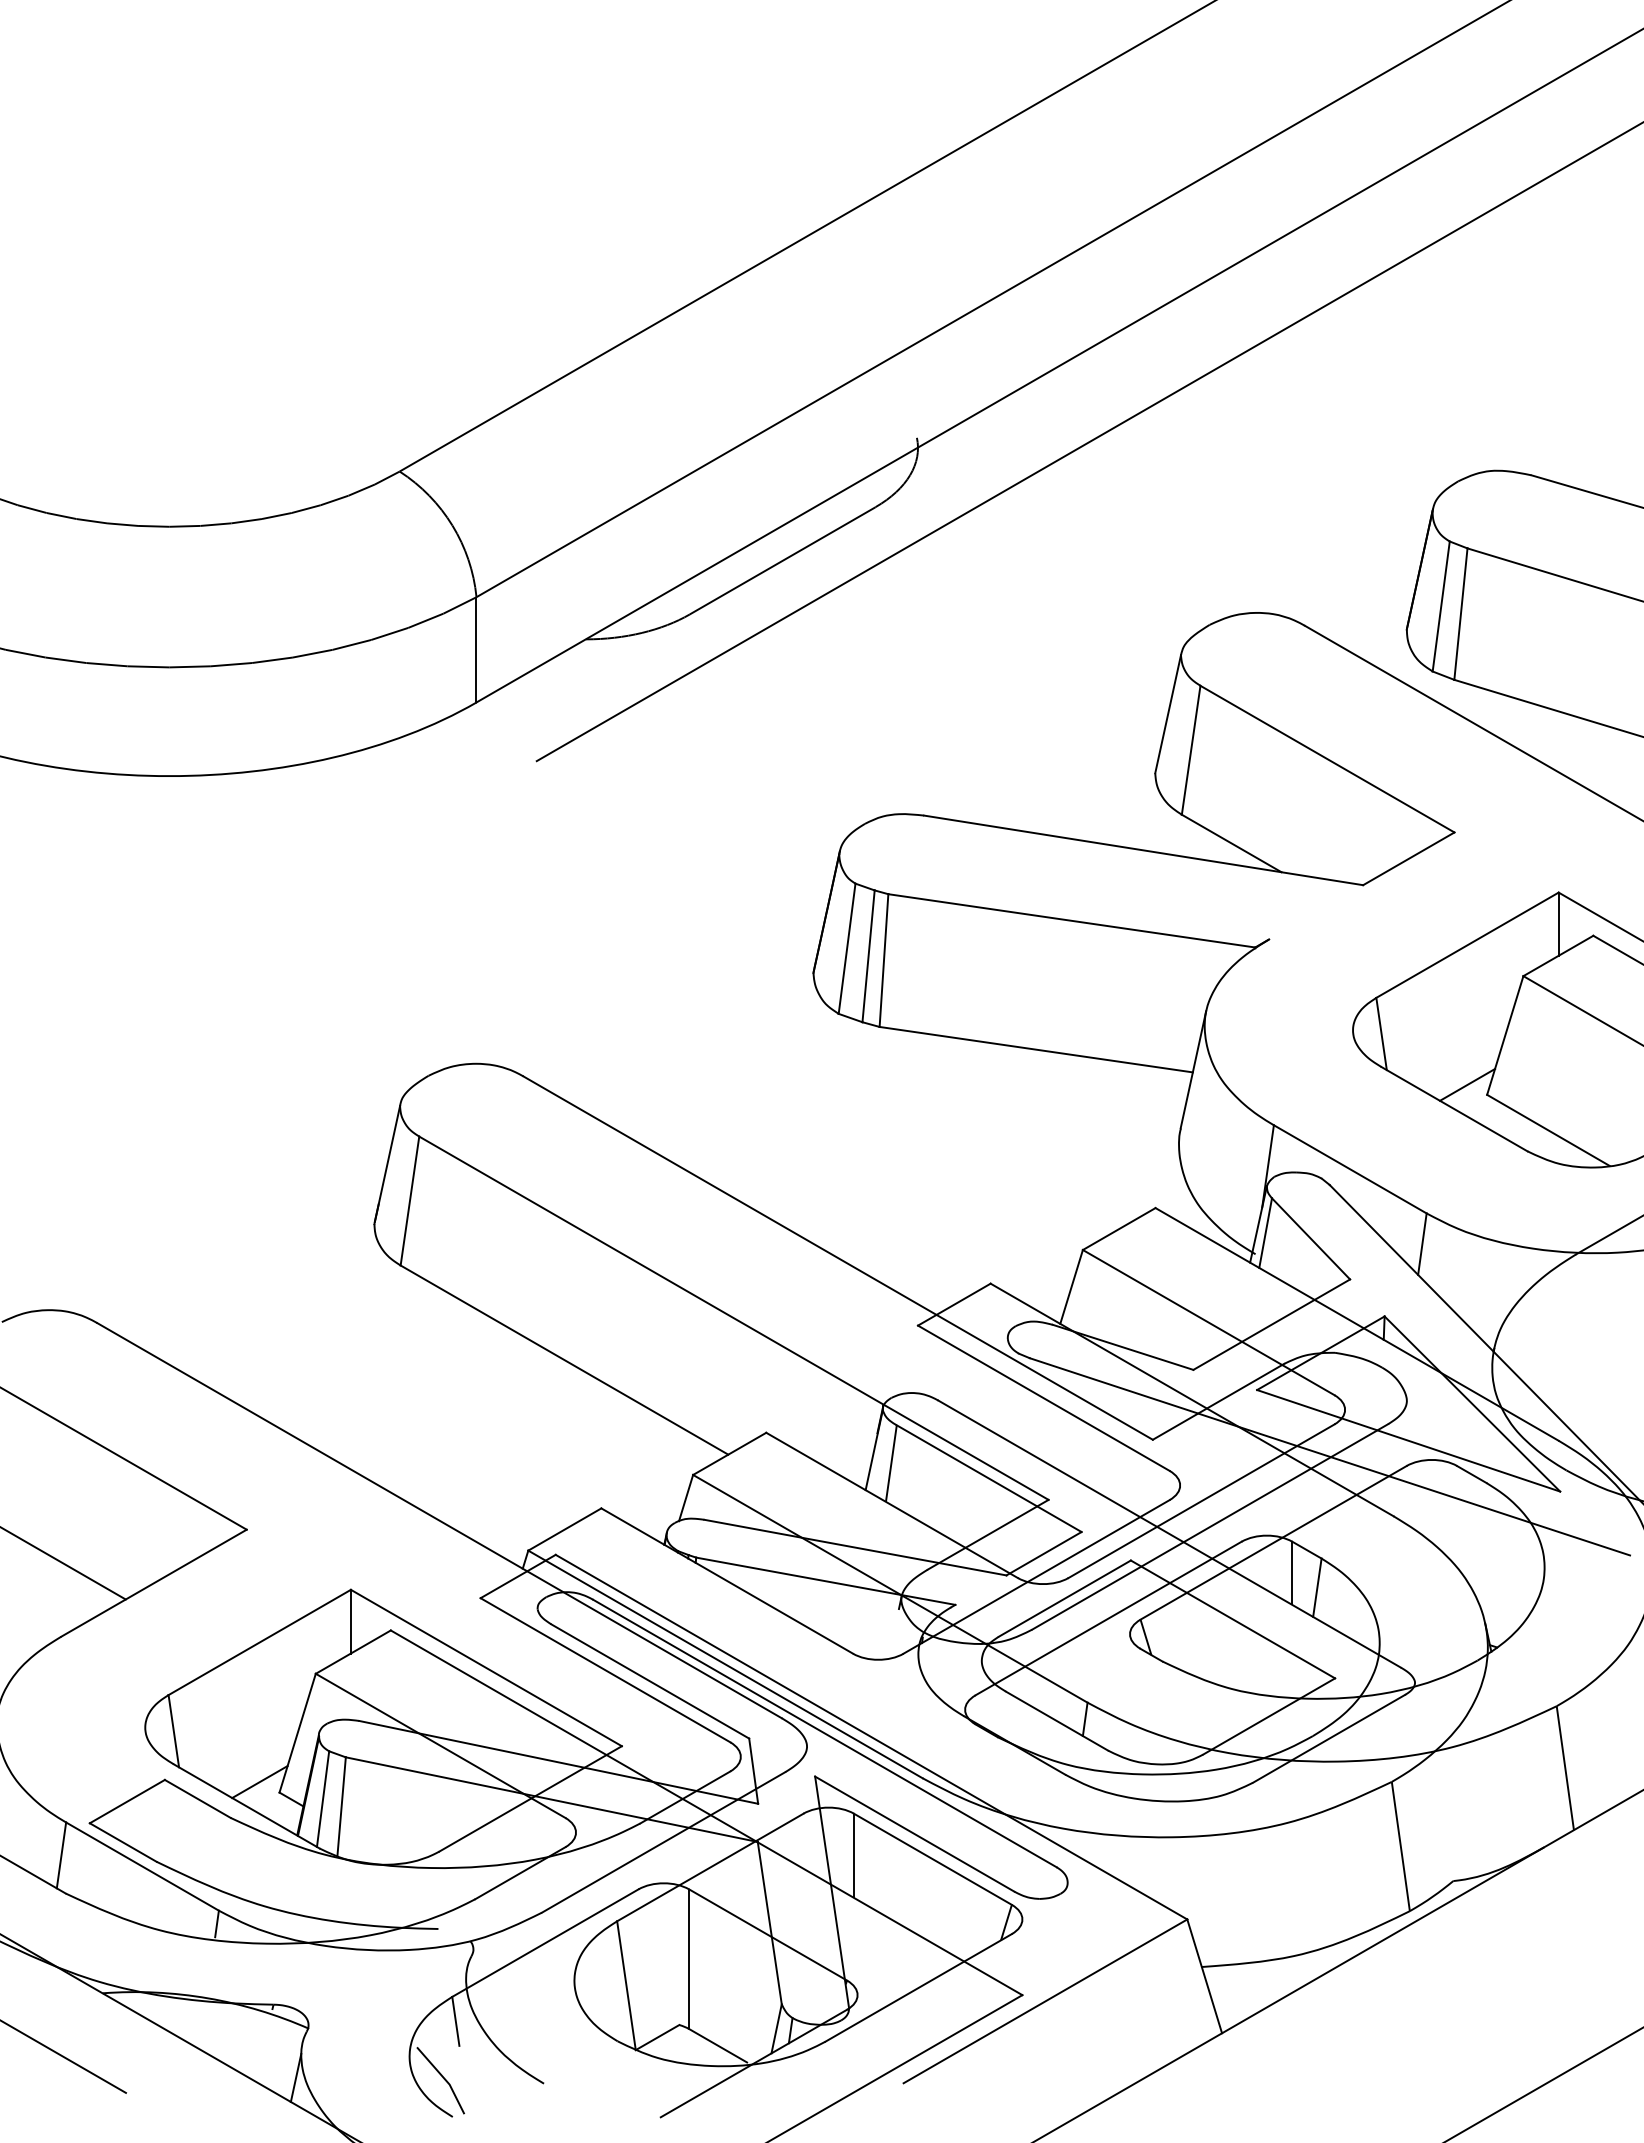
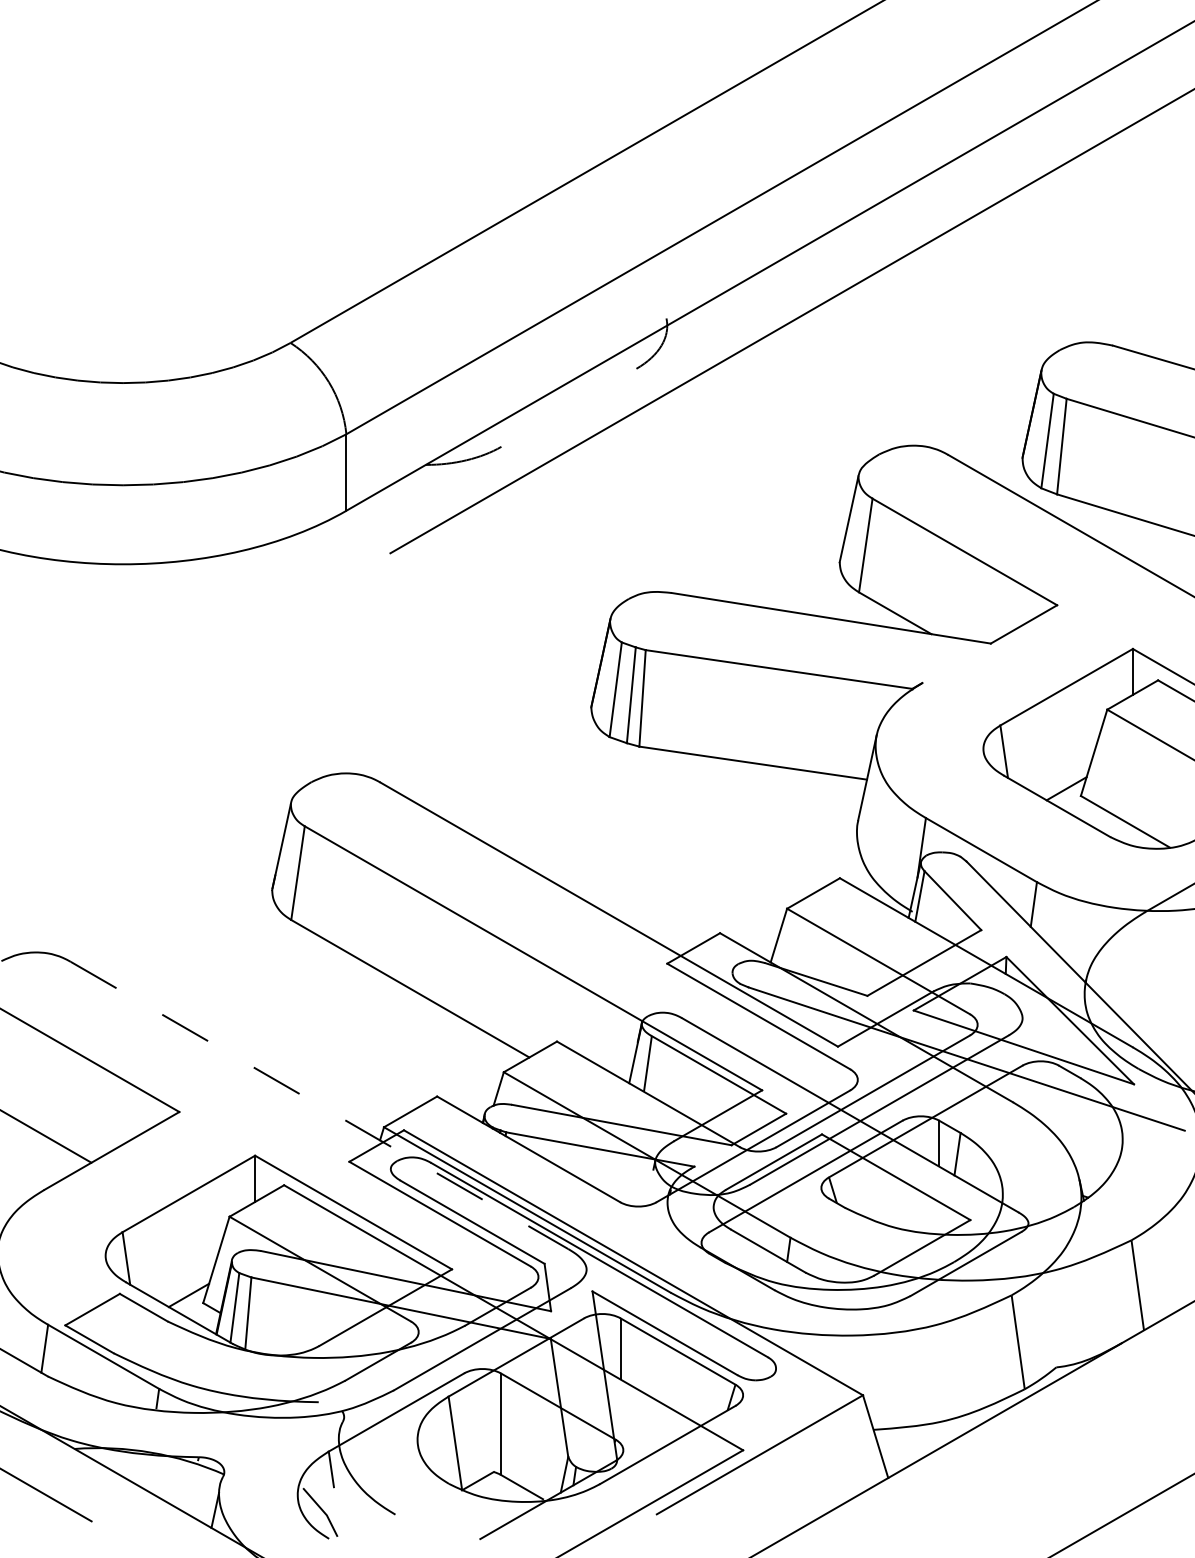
line: (782, 560) -> (568, 407), removed
line: (439, 1520) -> (319, 1105), solid -> dashed

